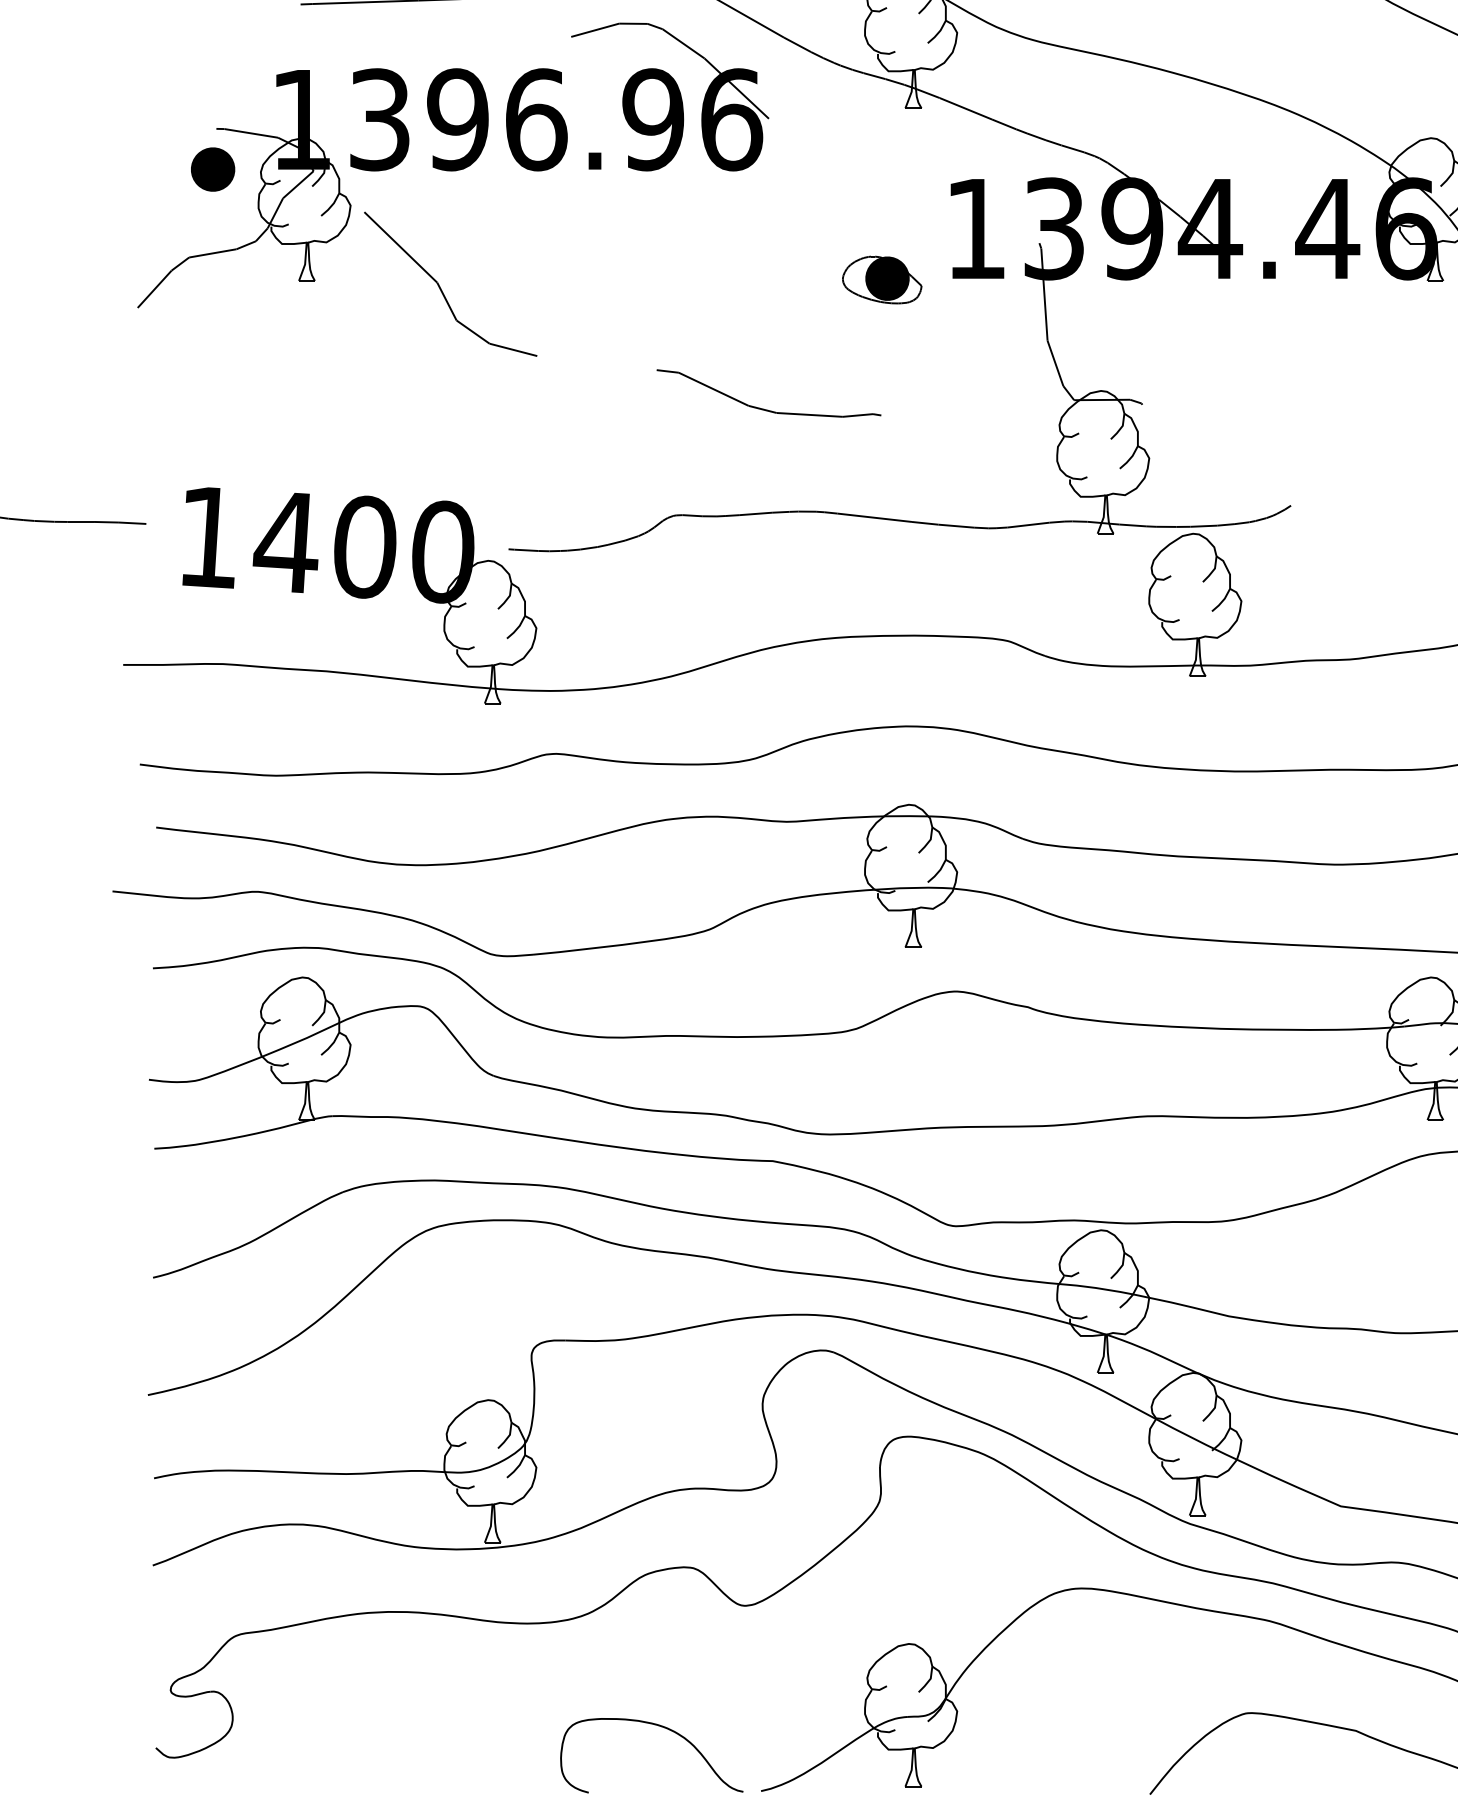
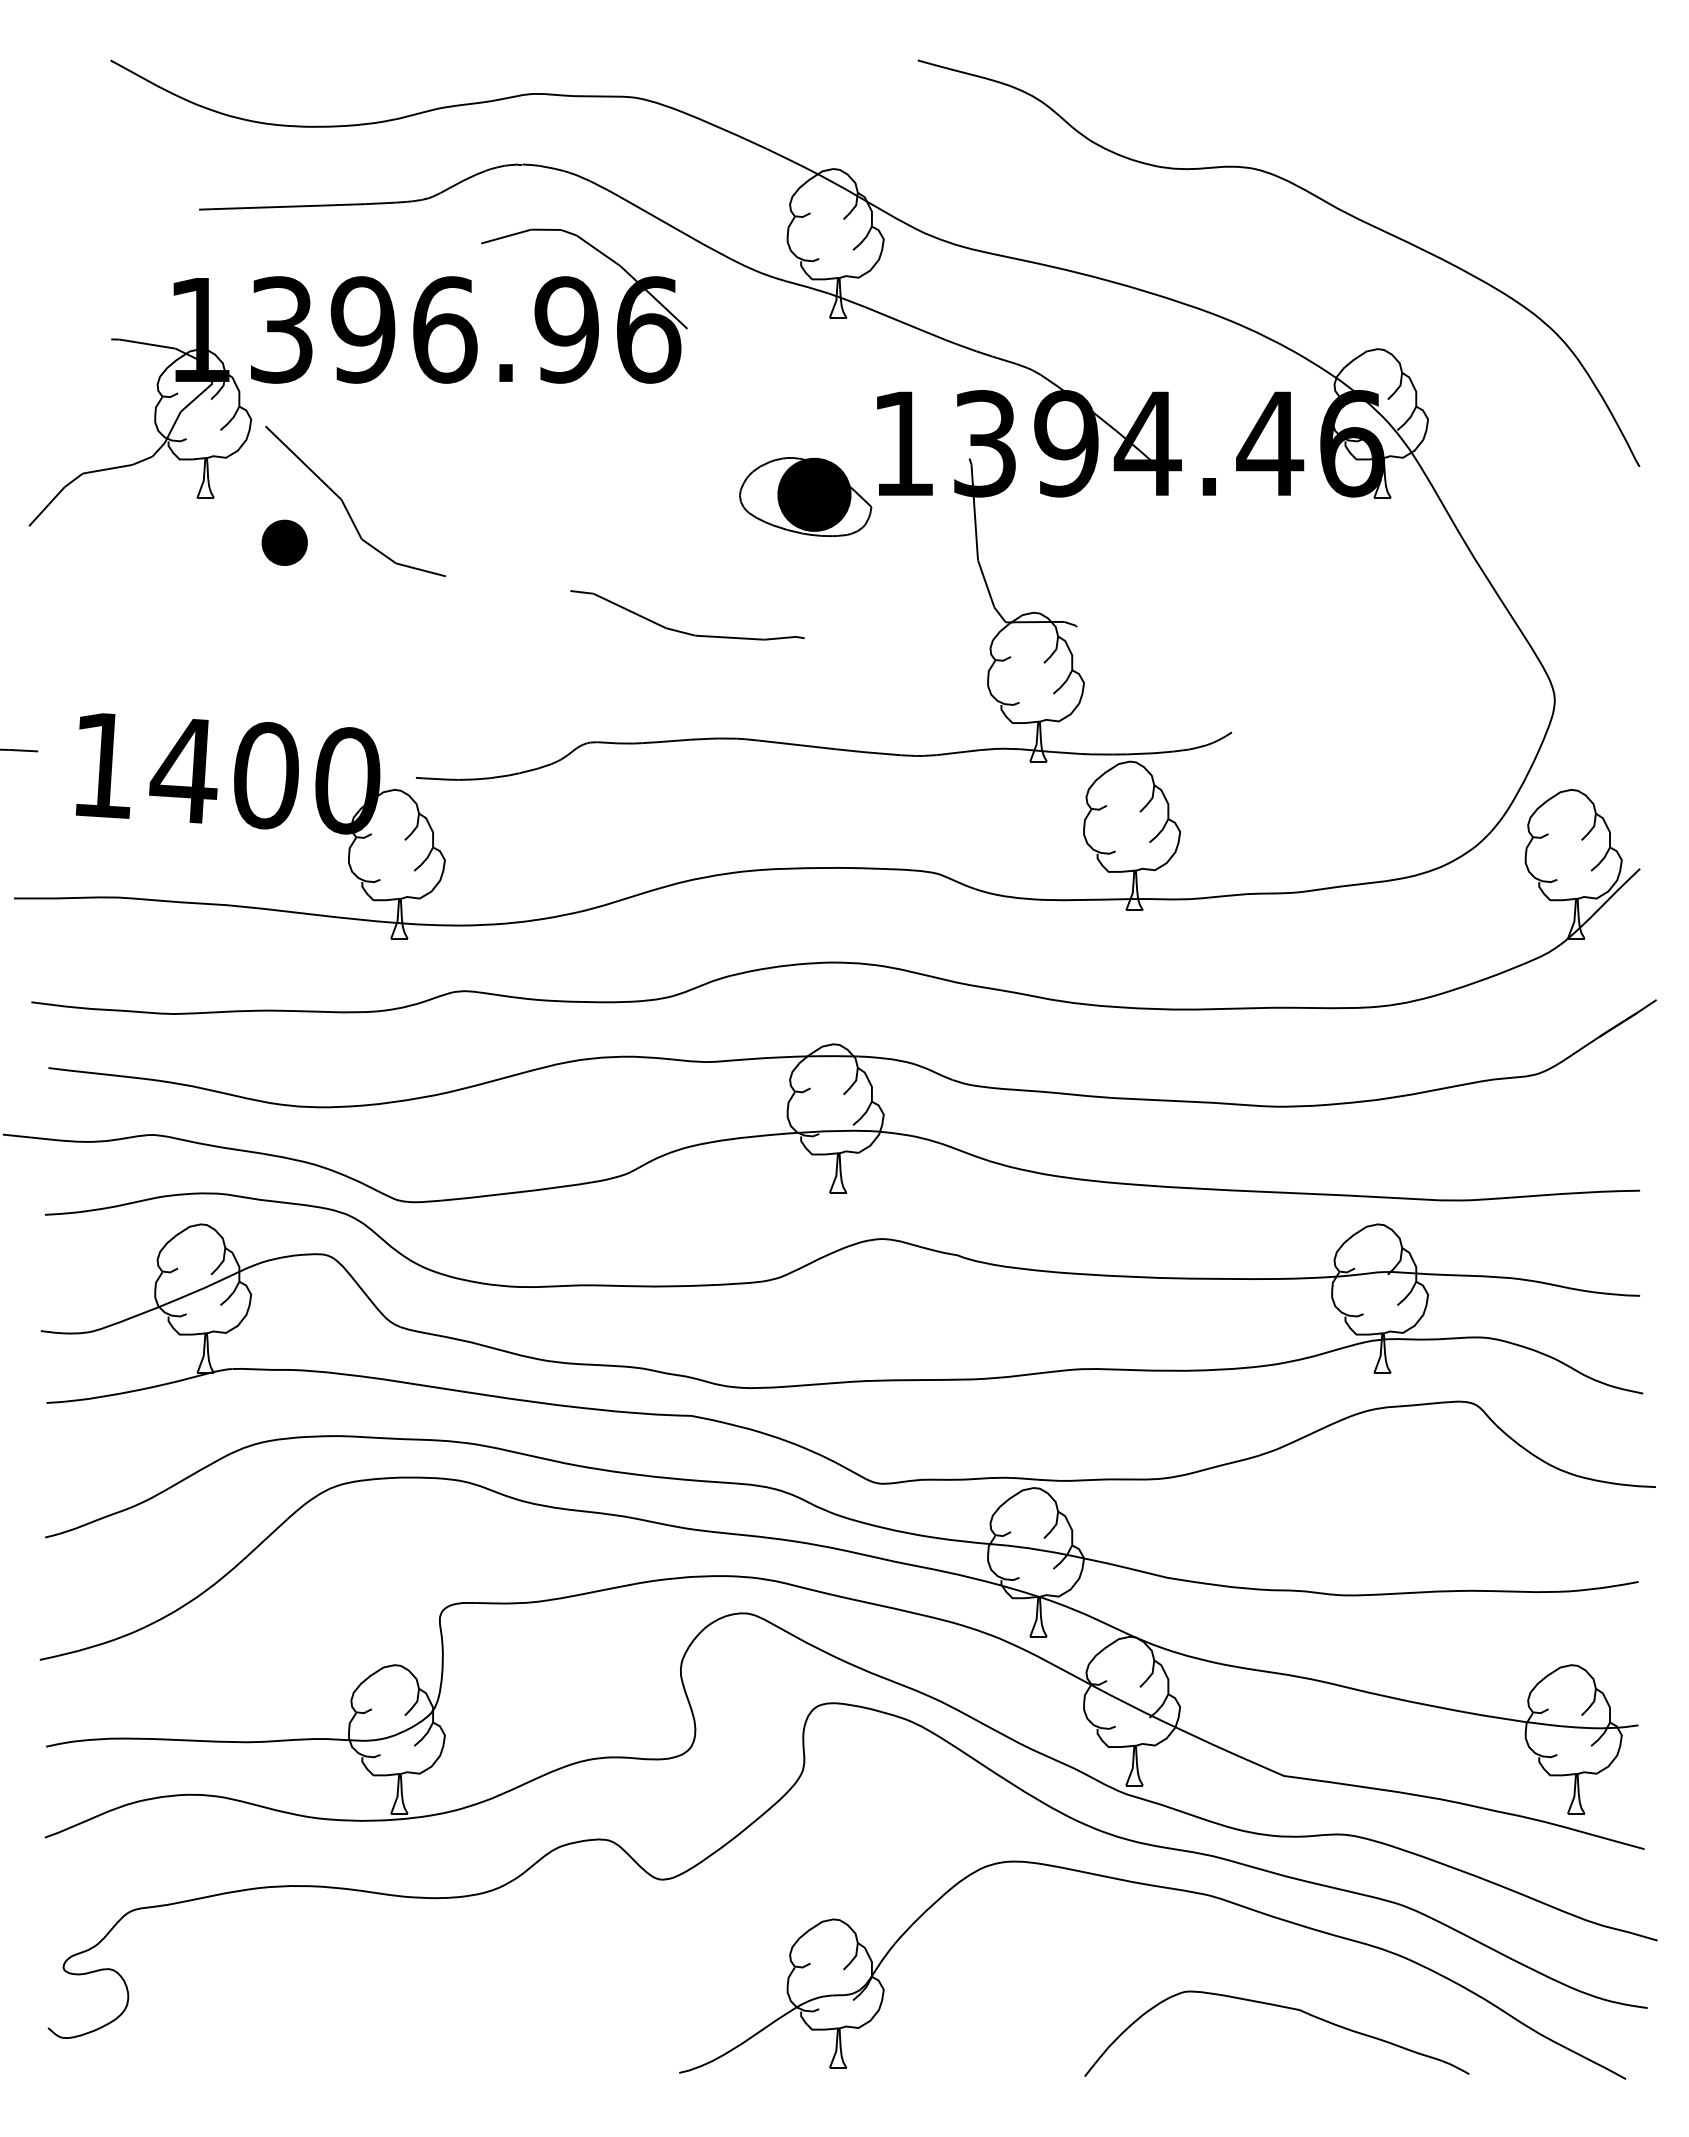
part: (212, 169) -> (284, 542), moved
part: (882, 279) -> (805, 496), size x1.6
curve: (661, 1727) -> (575, 2006), removed

